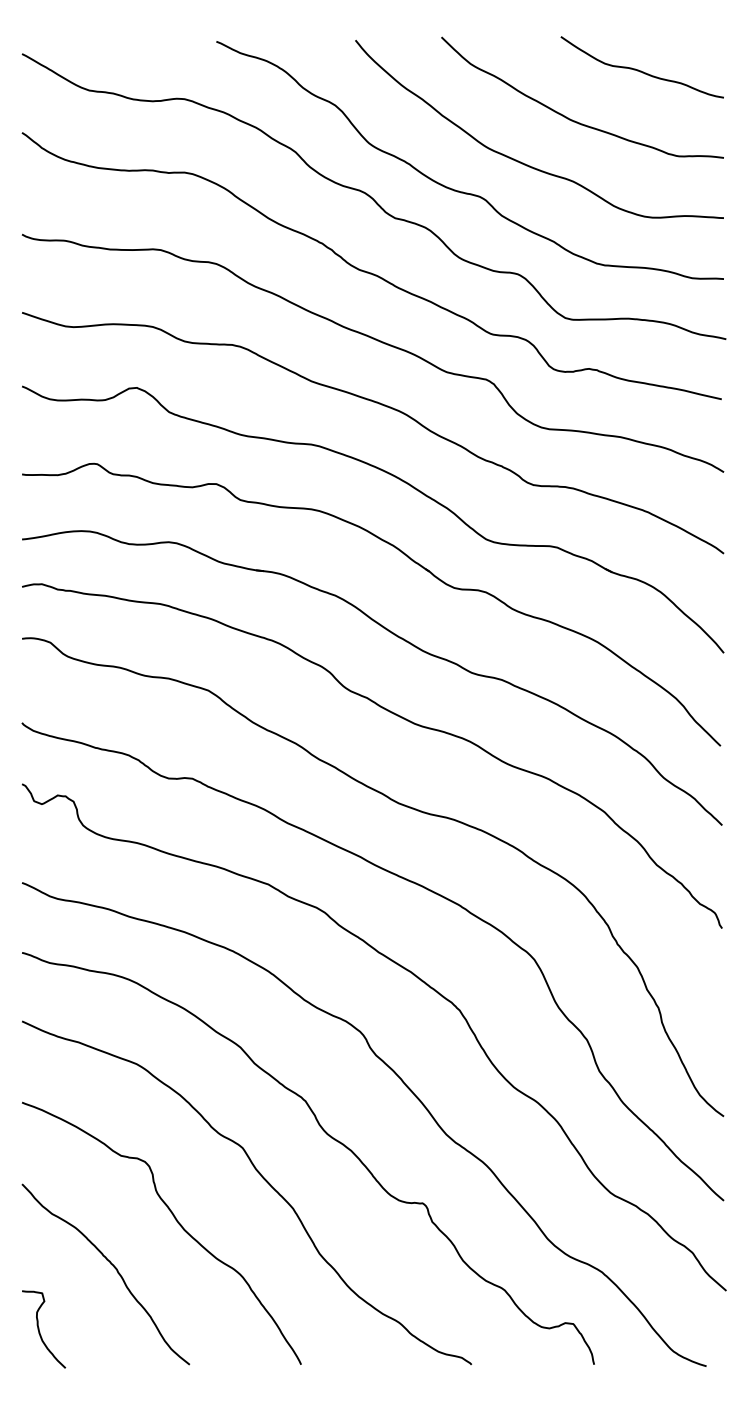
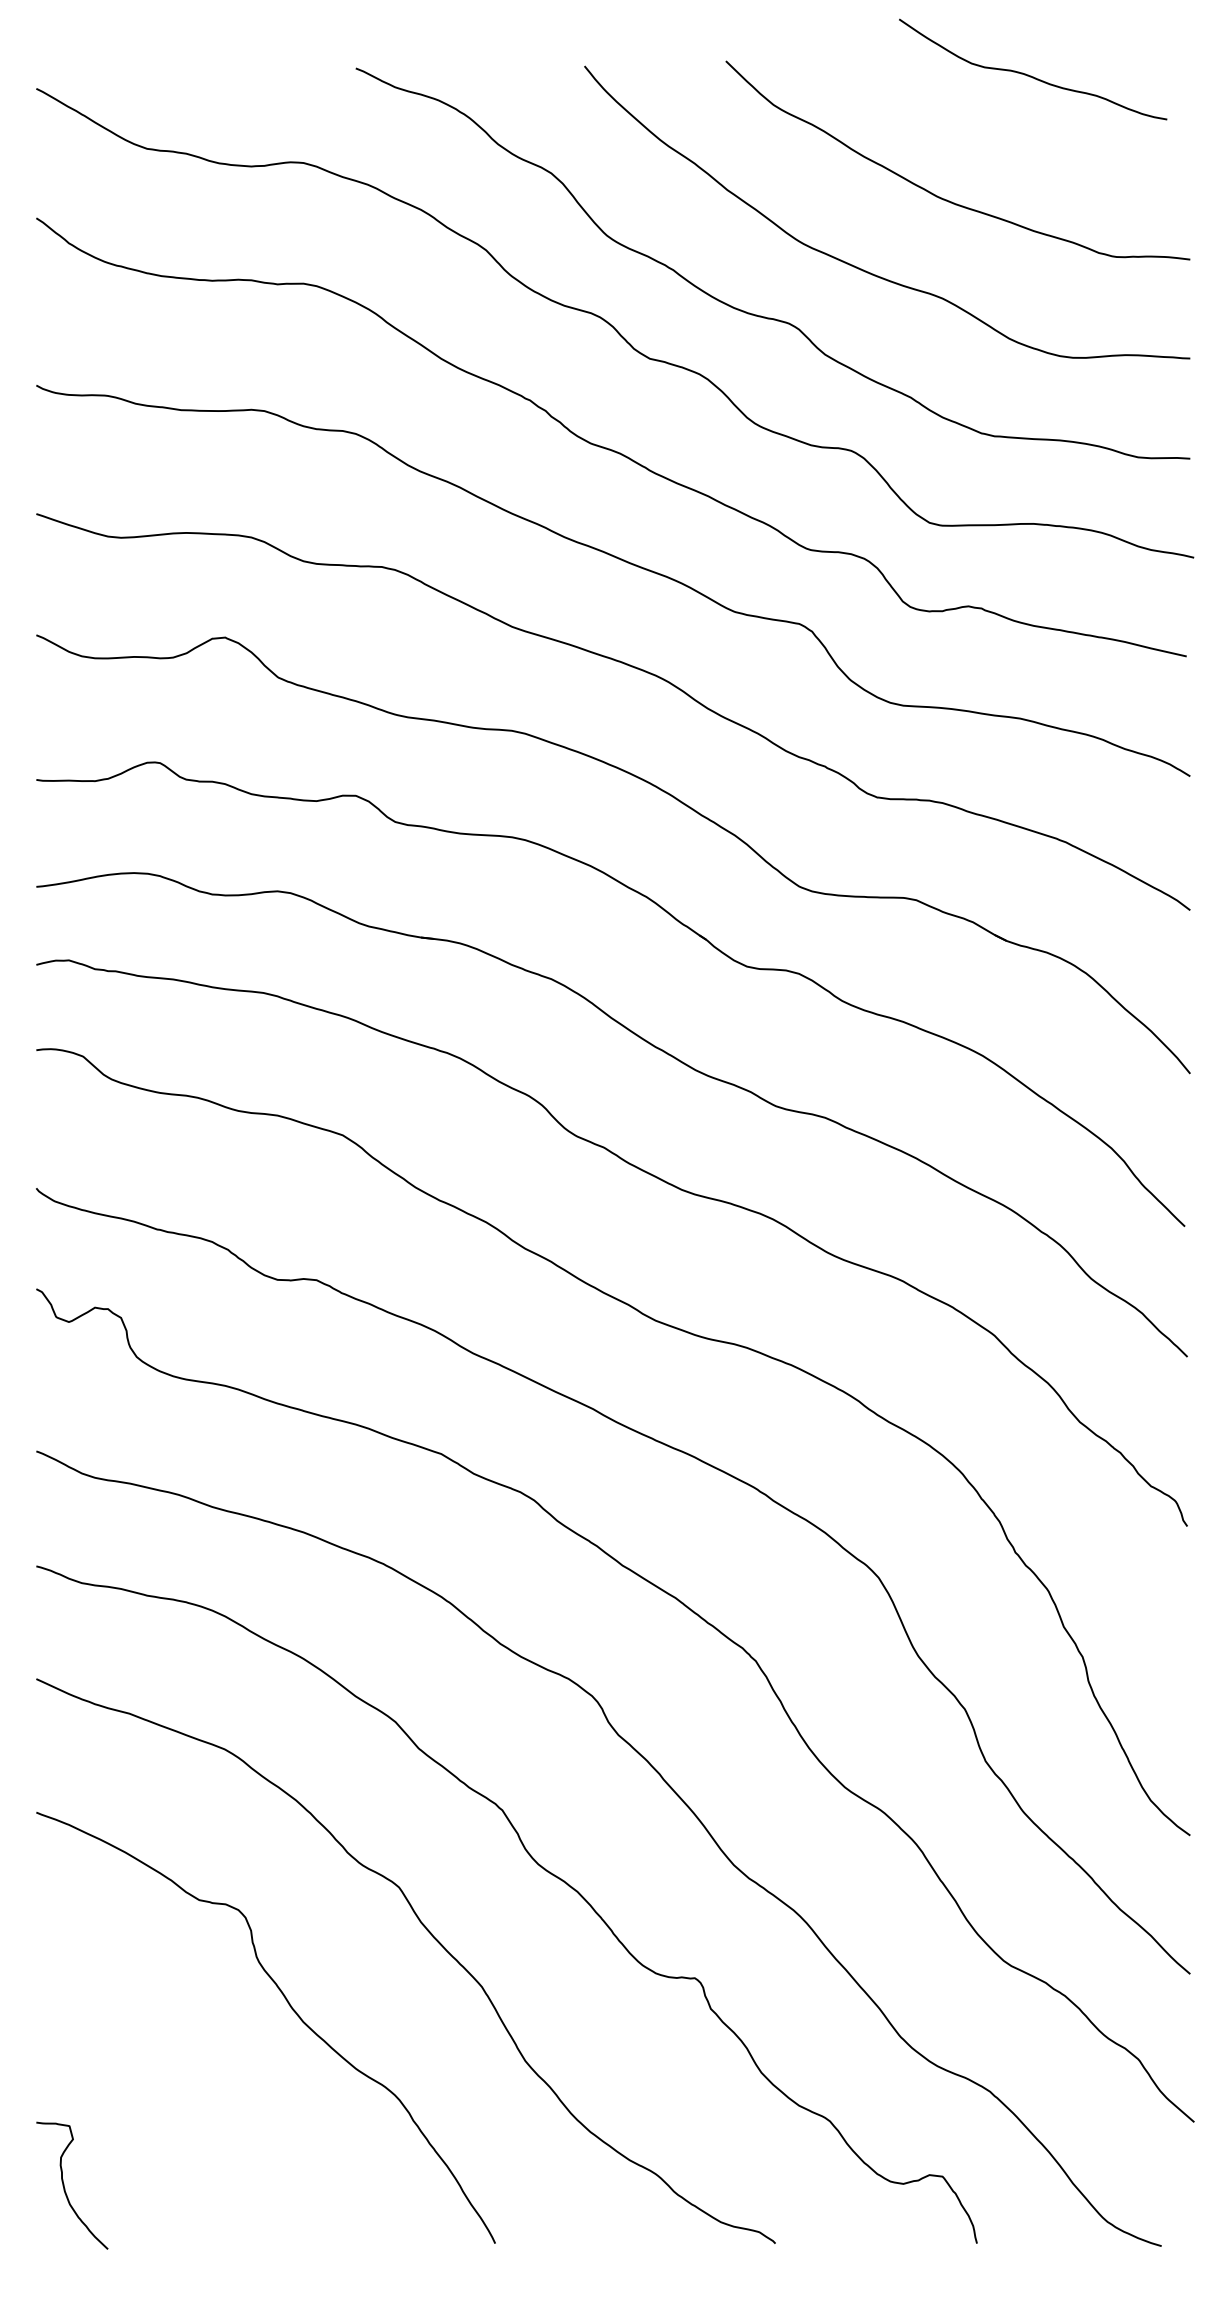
curve: (641, 70) -> (1031, 74), moved
curve: (113, 1267) -> (186, 2083), removed

